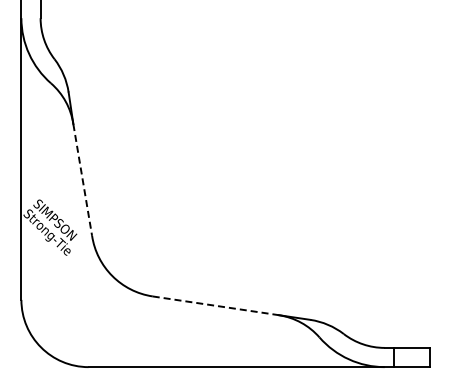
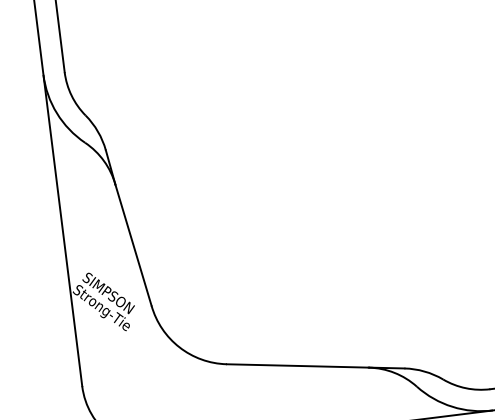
line: (82, 179) -> (133, 244), dashed -> solid
line: (215, 305) -> (297, 365), dashed -> solid

